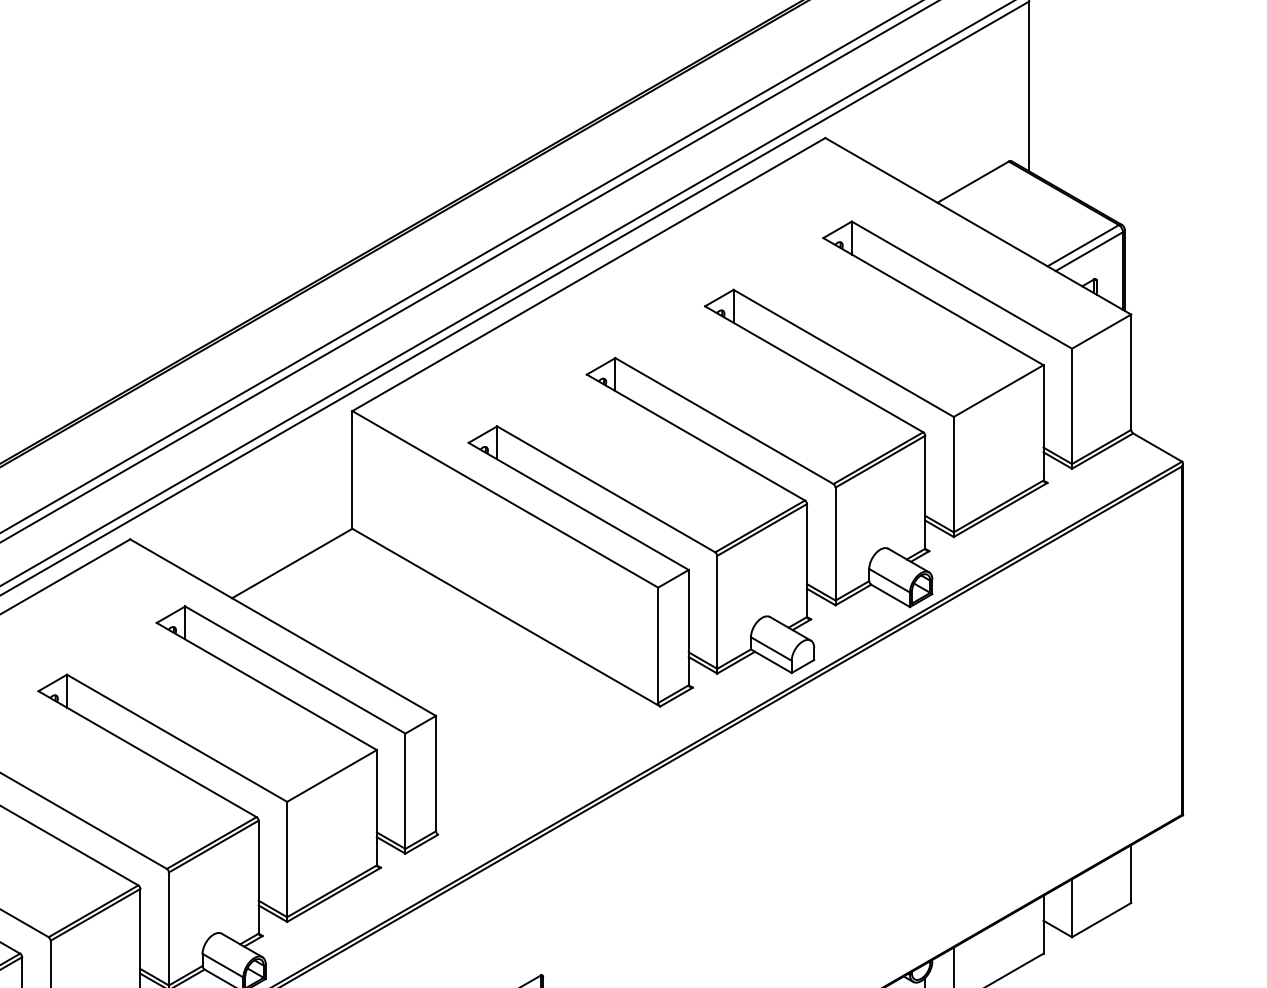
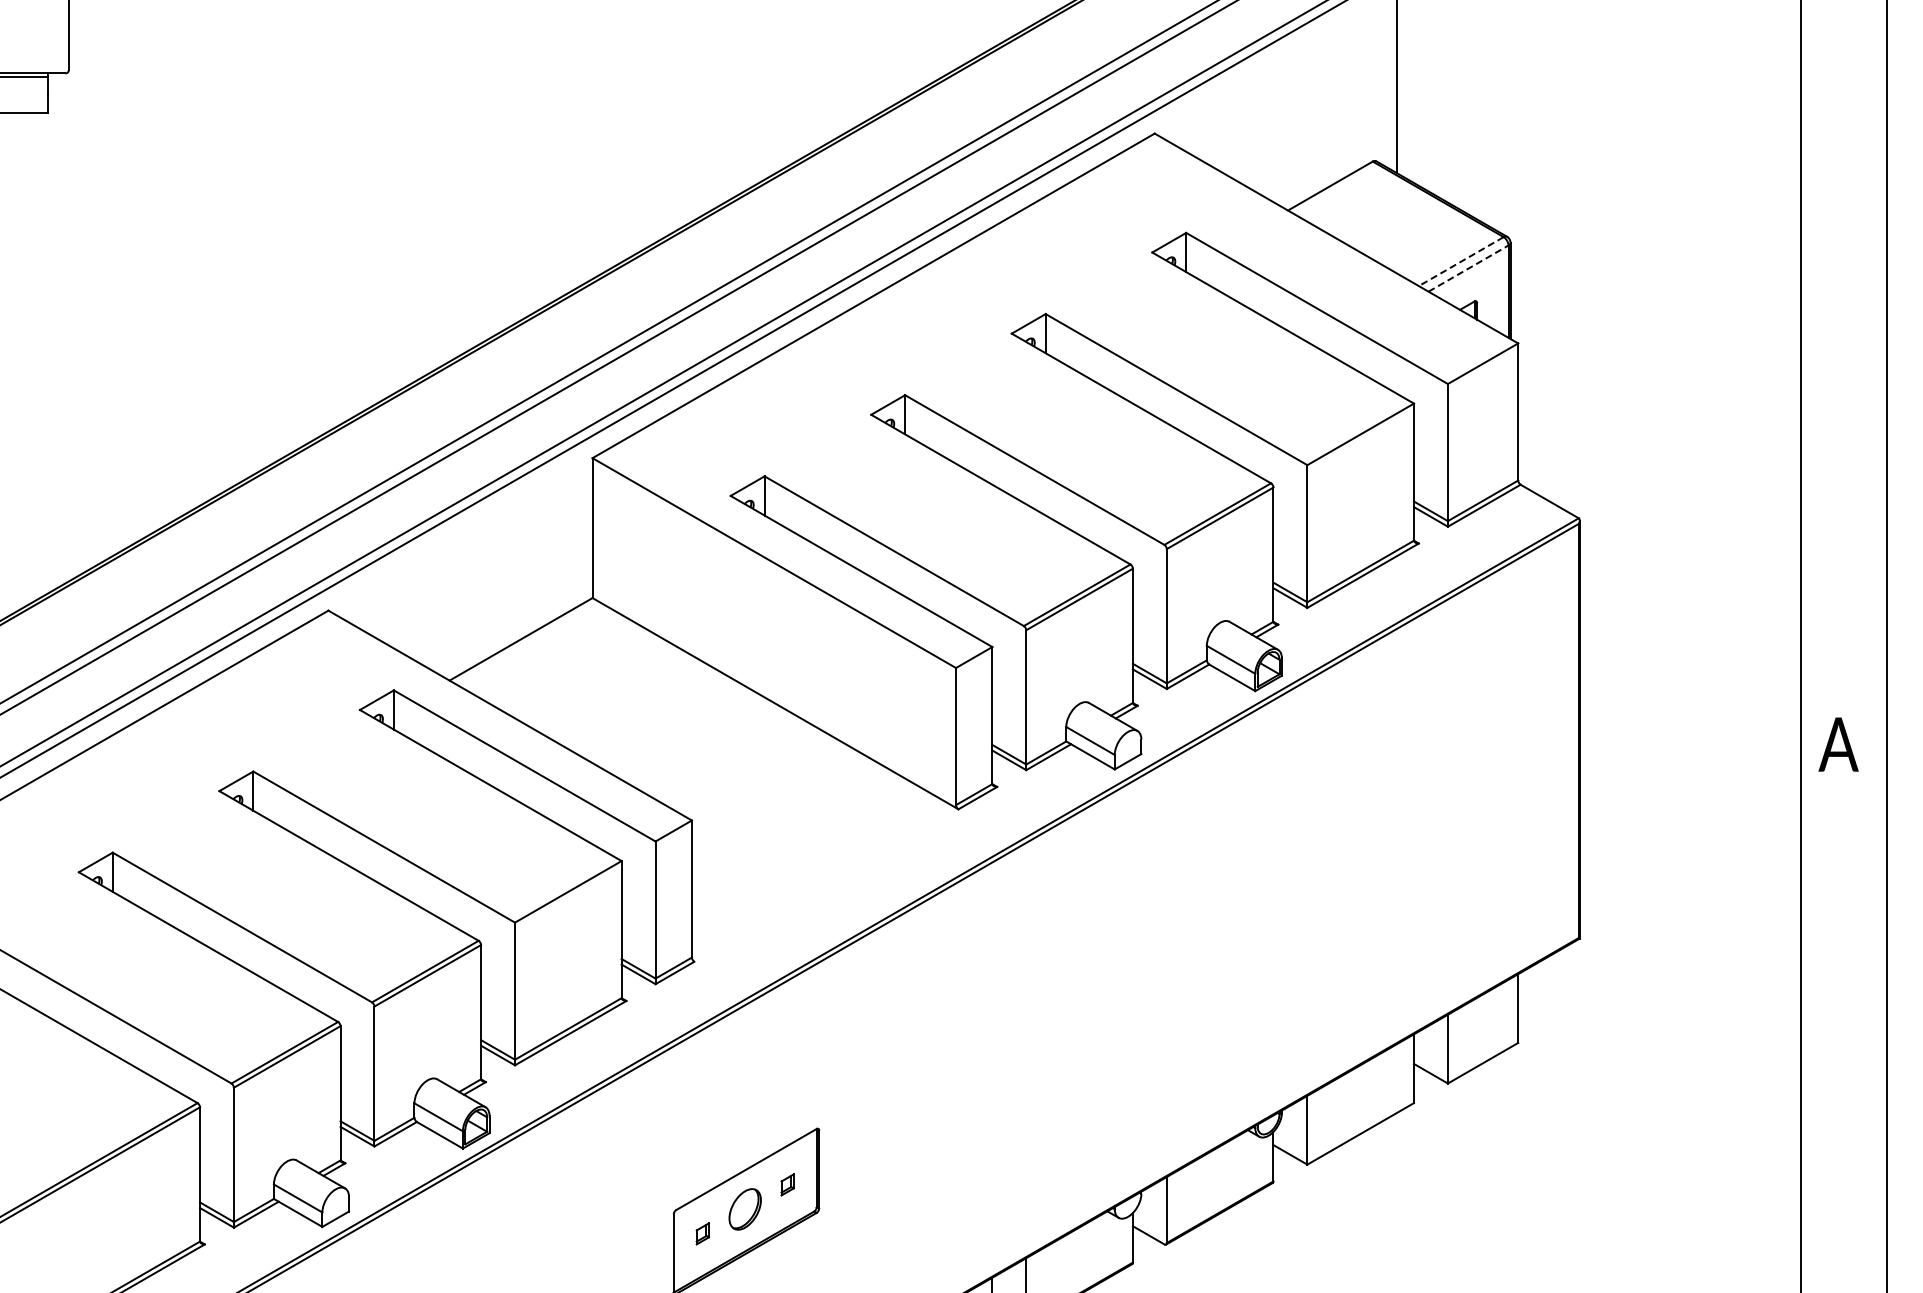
line: (1083, 245) -> (1461, 261), solid -> dashed
line: (1089, 251) -> (1468, 268), solid -> dashed

